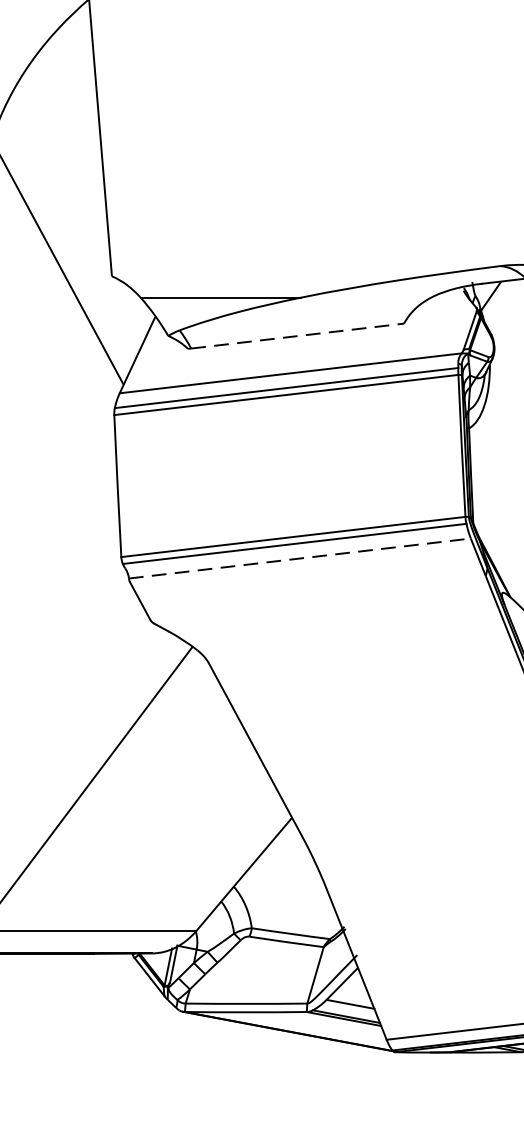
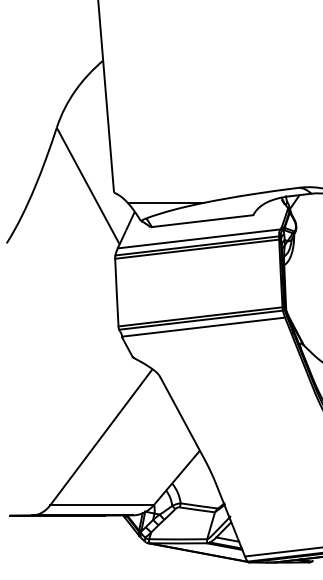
line: (299, 336) -> (203, 221), dashed -> solid
line: (301, 559) -> (204, 327), dashed -> solid

